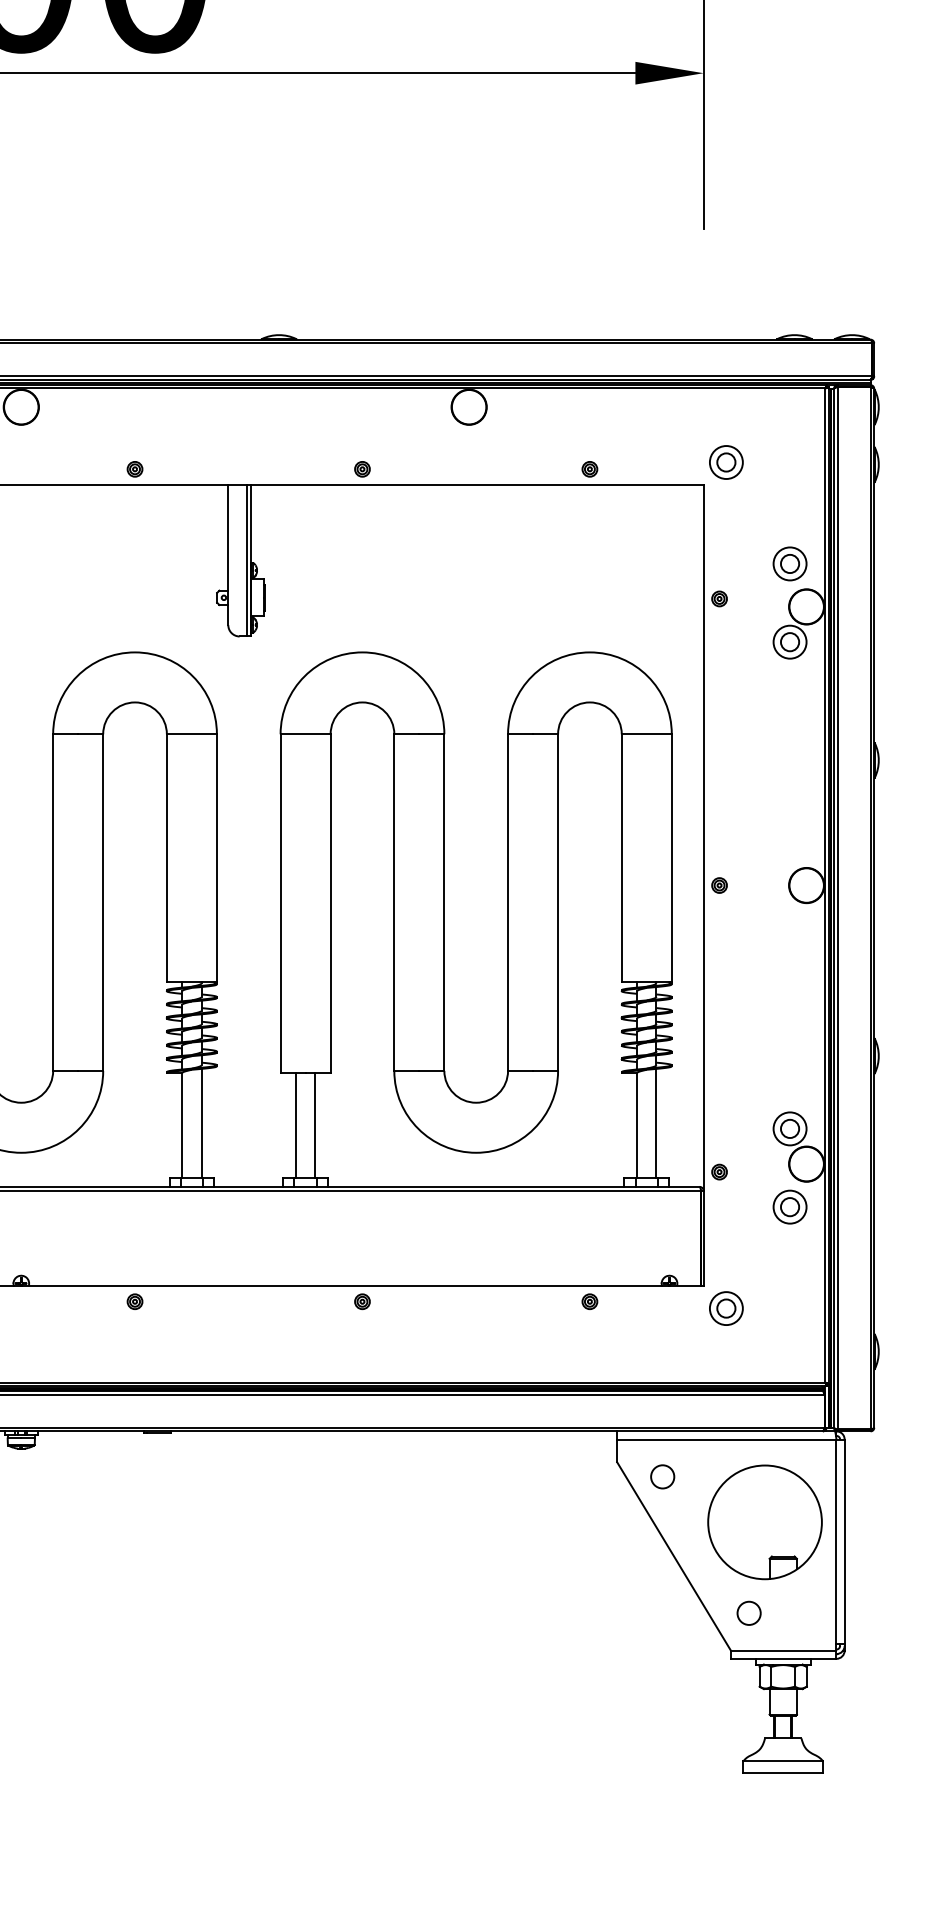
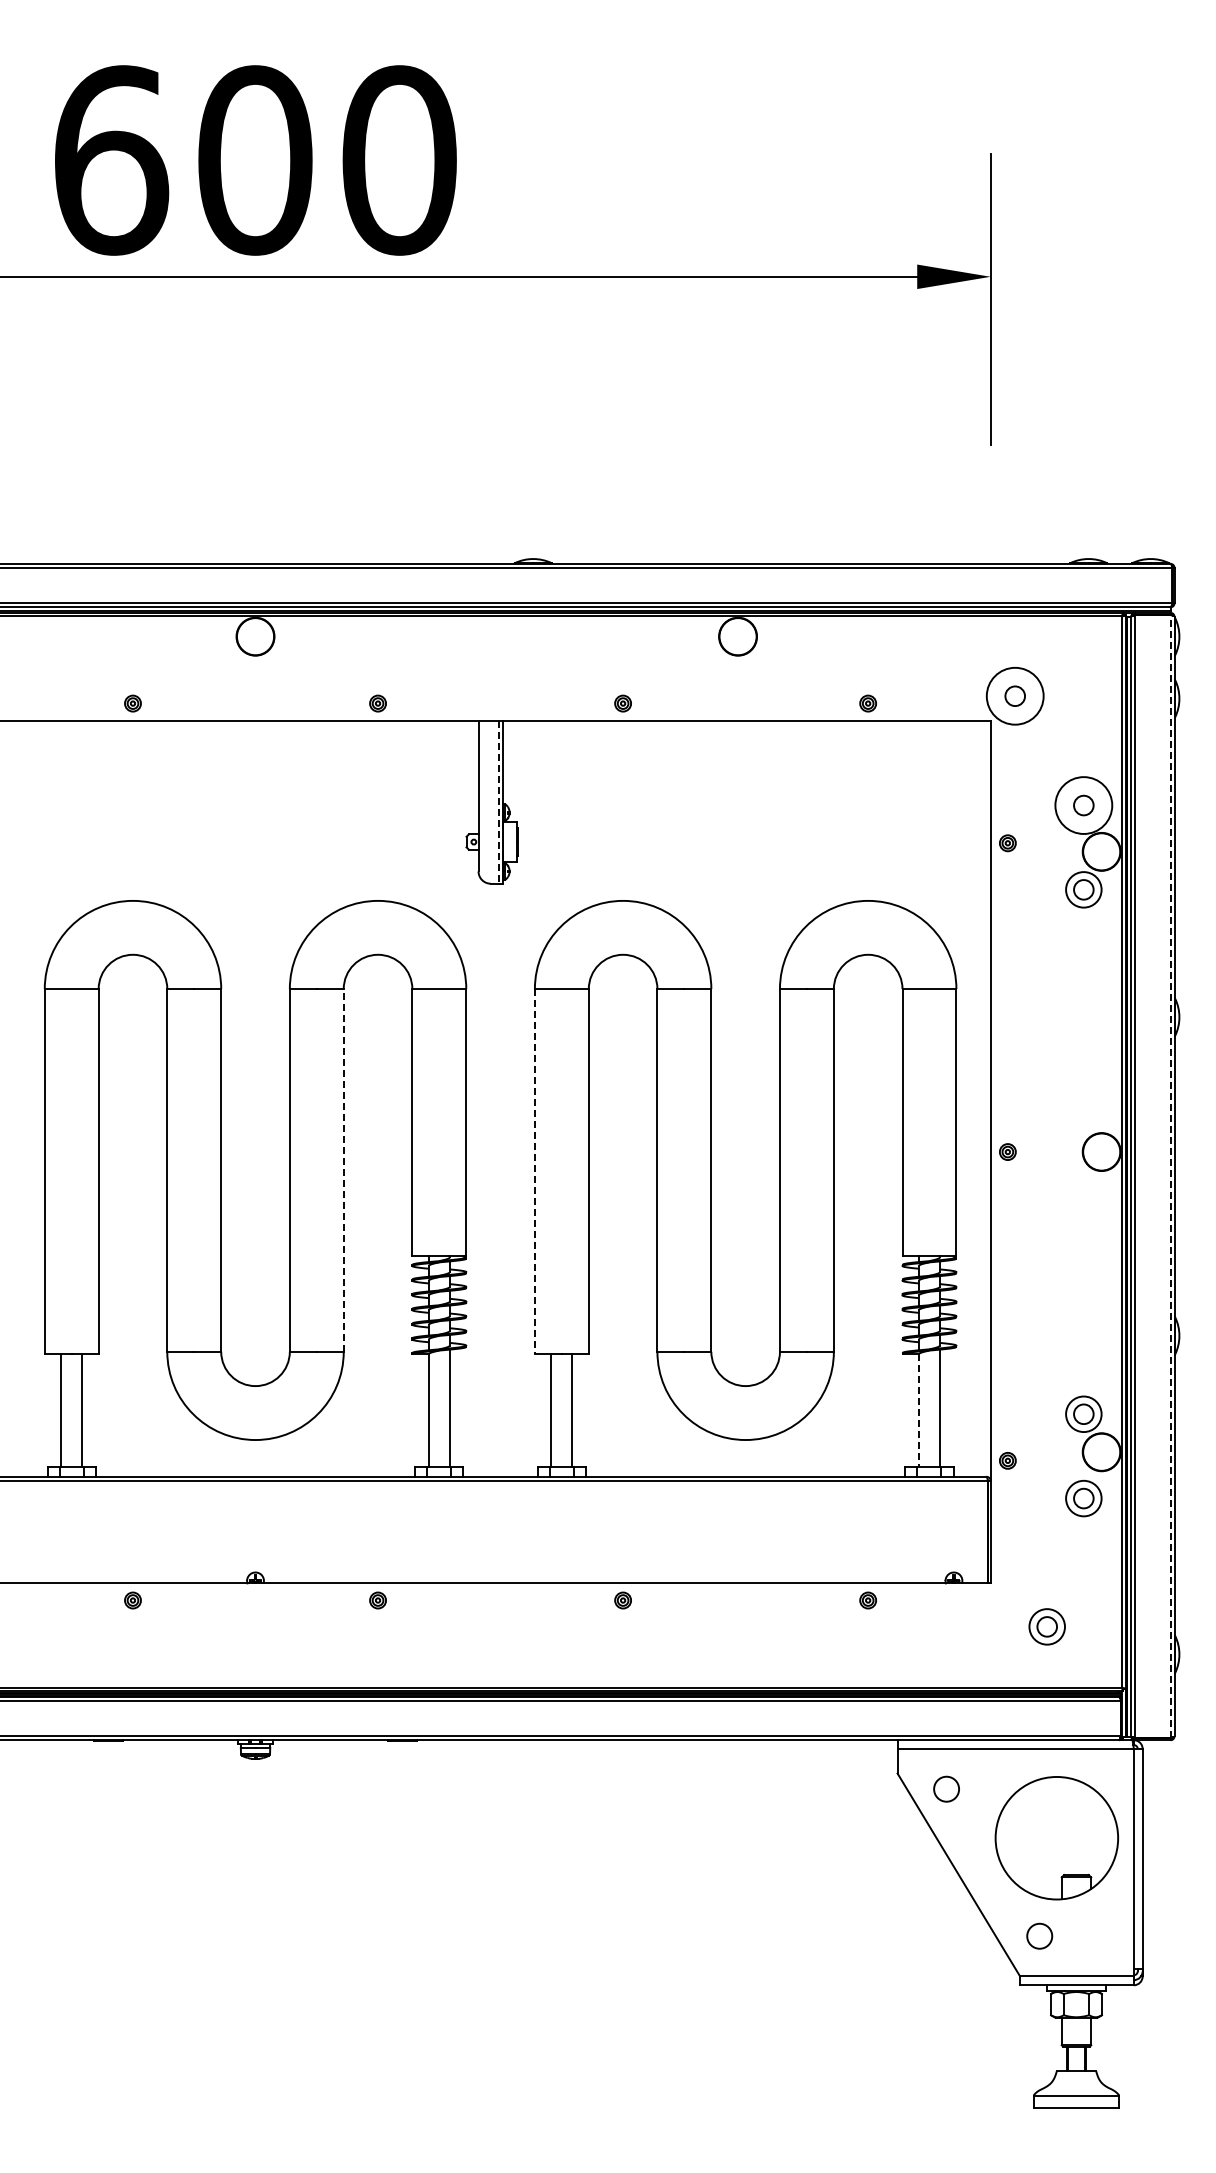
circle: (725, 462) -> (1014, 696), size x1.6
line: (246, 561) -> (498, 802), solid -> dashed
circle: (789, 563) -> (1083, 805), size x1.6
line: (102, 901) -> (343, 1169), solid -> dashed
line: (280, 903) -> (534, 1171), solid -> dashed
line: (870, 908) -> (1170, 1176), solid -> dashed
line: (637, 1126) -> (919, 1411), solid -> dashed
part: (725, 1308) -> (1046, 1626), moved

